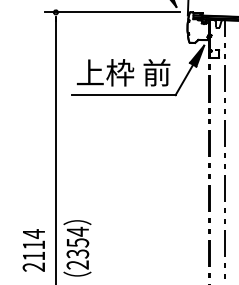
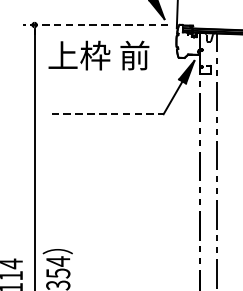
line: (111, 12) -> (94, 25), solid -> dashed
text: (123, 72) -> (98, 55), moved
line: (123, 95) -> (107, 114), solid -> dashed

